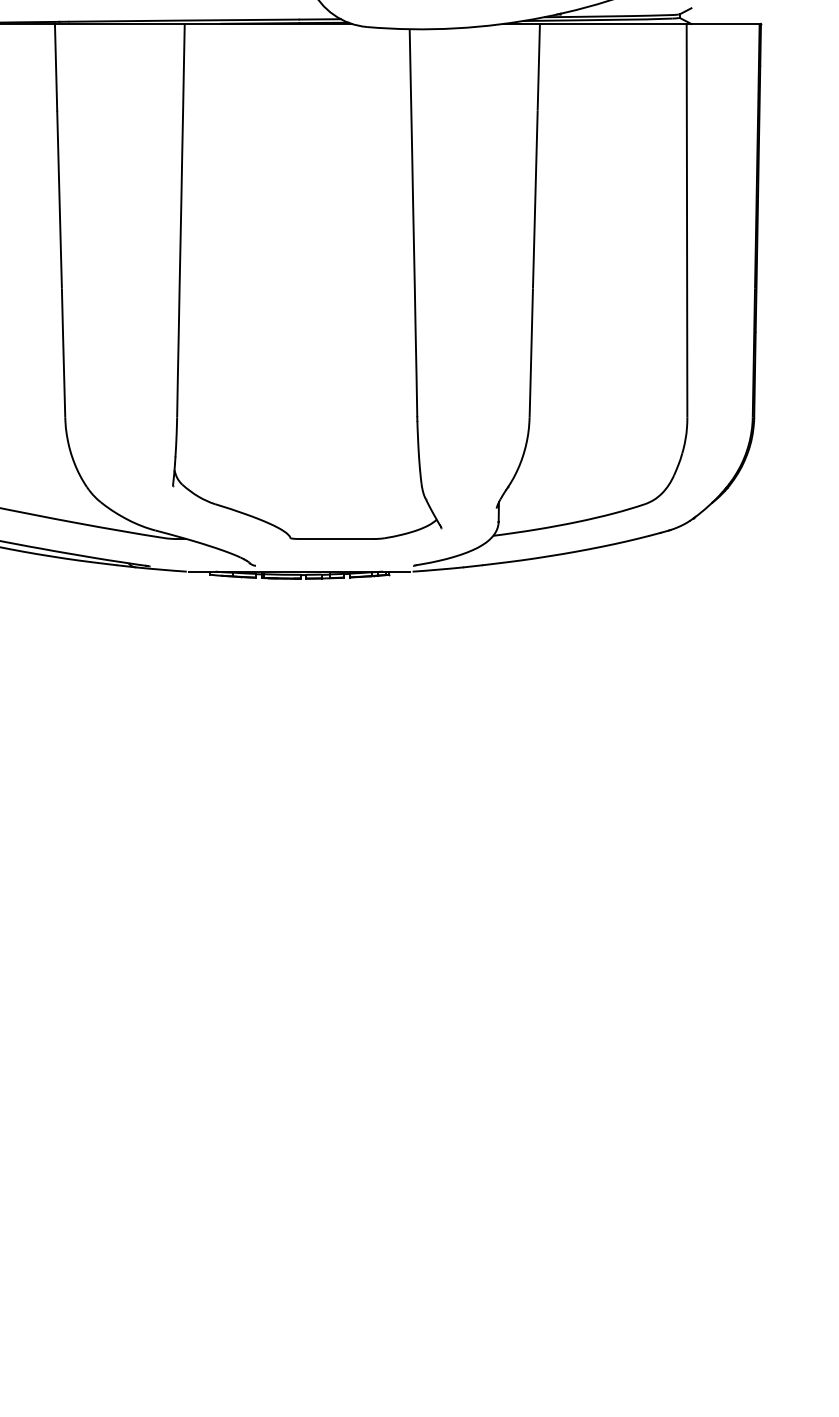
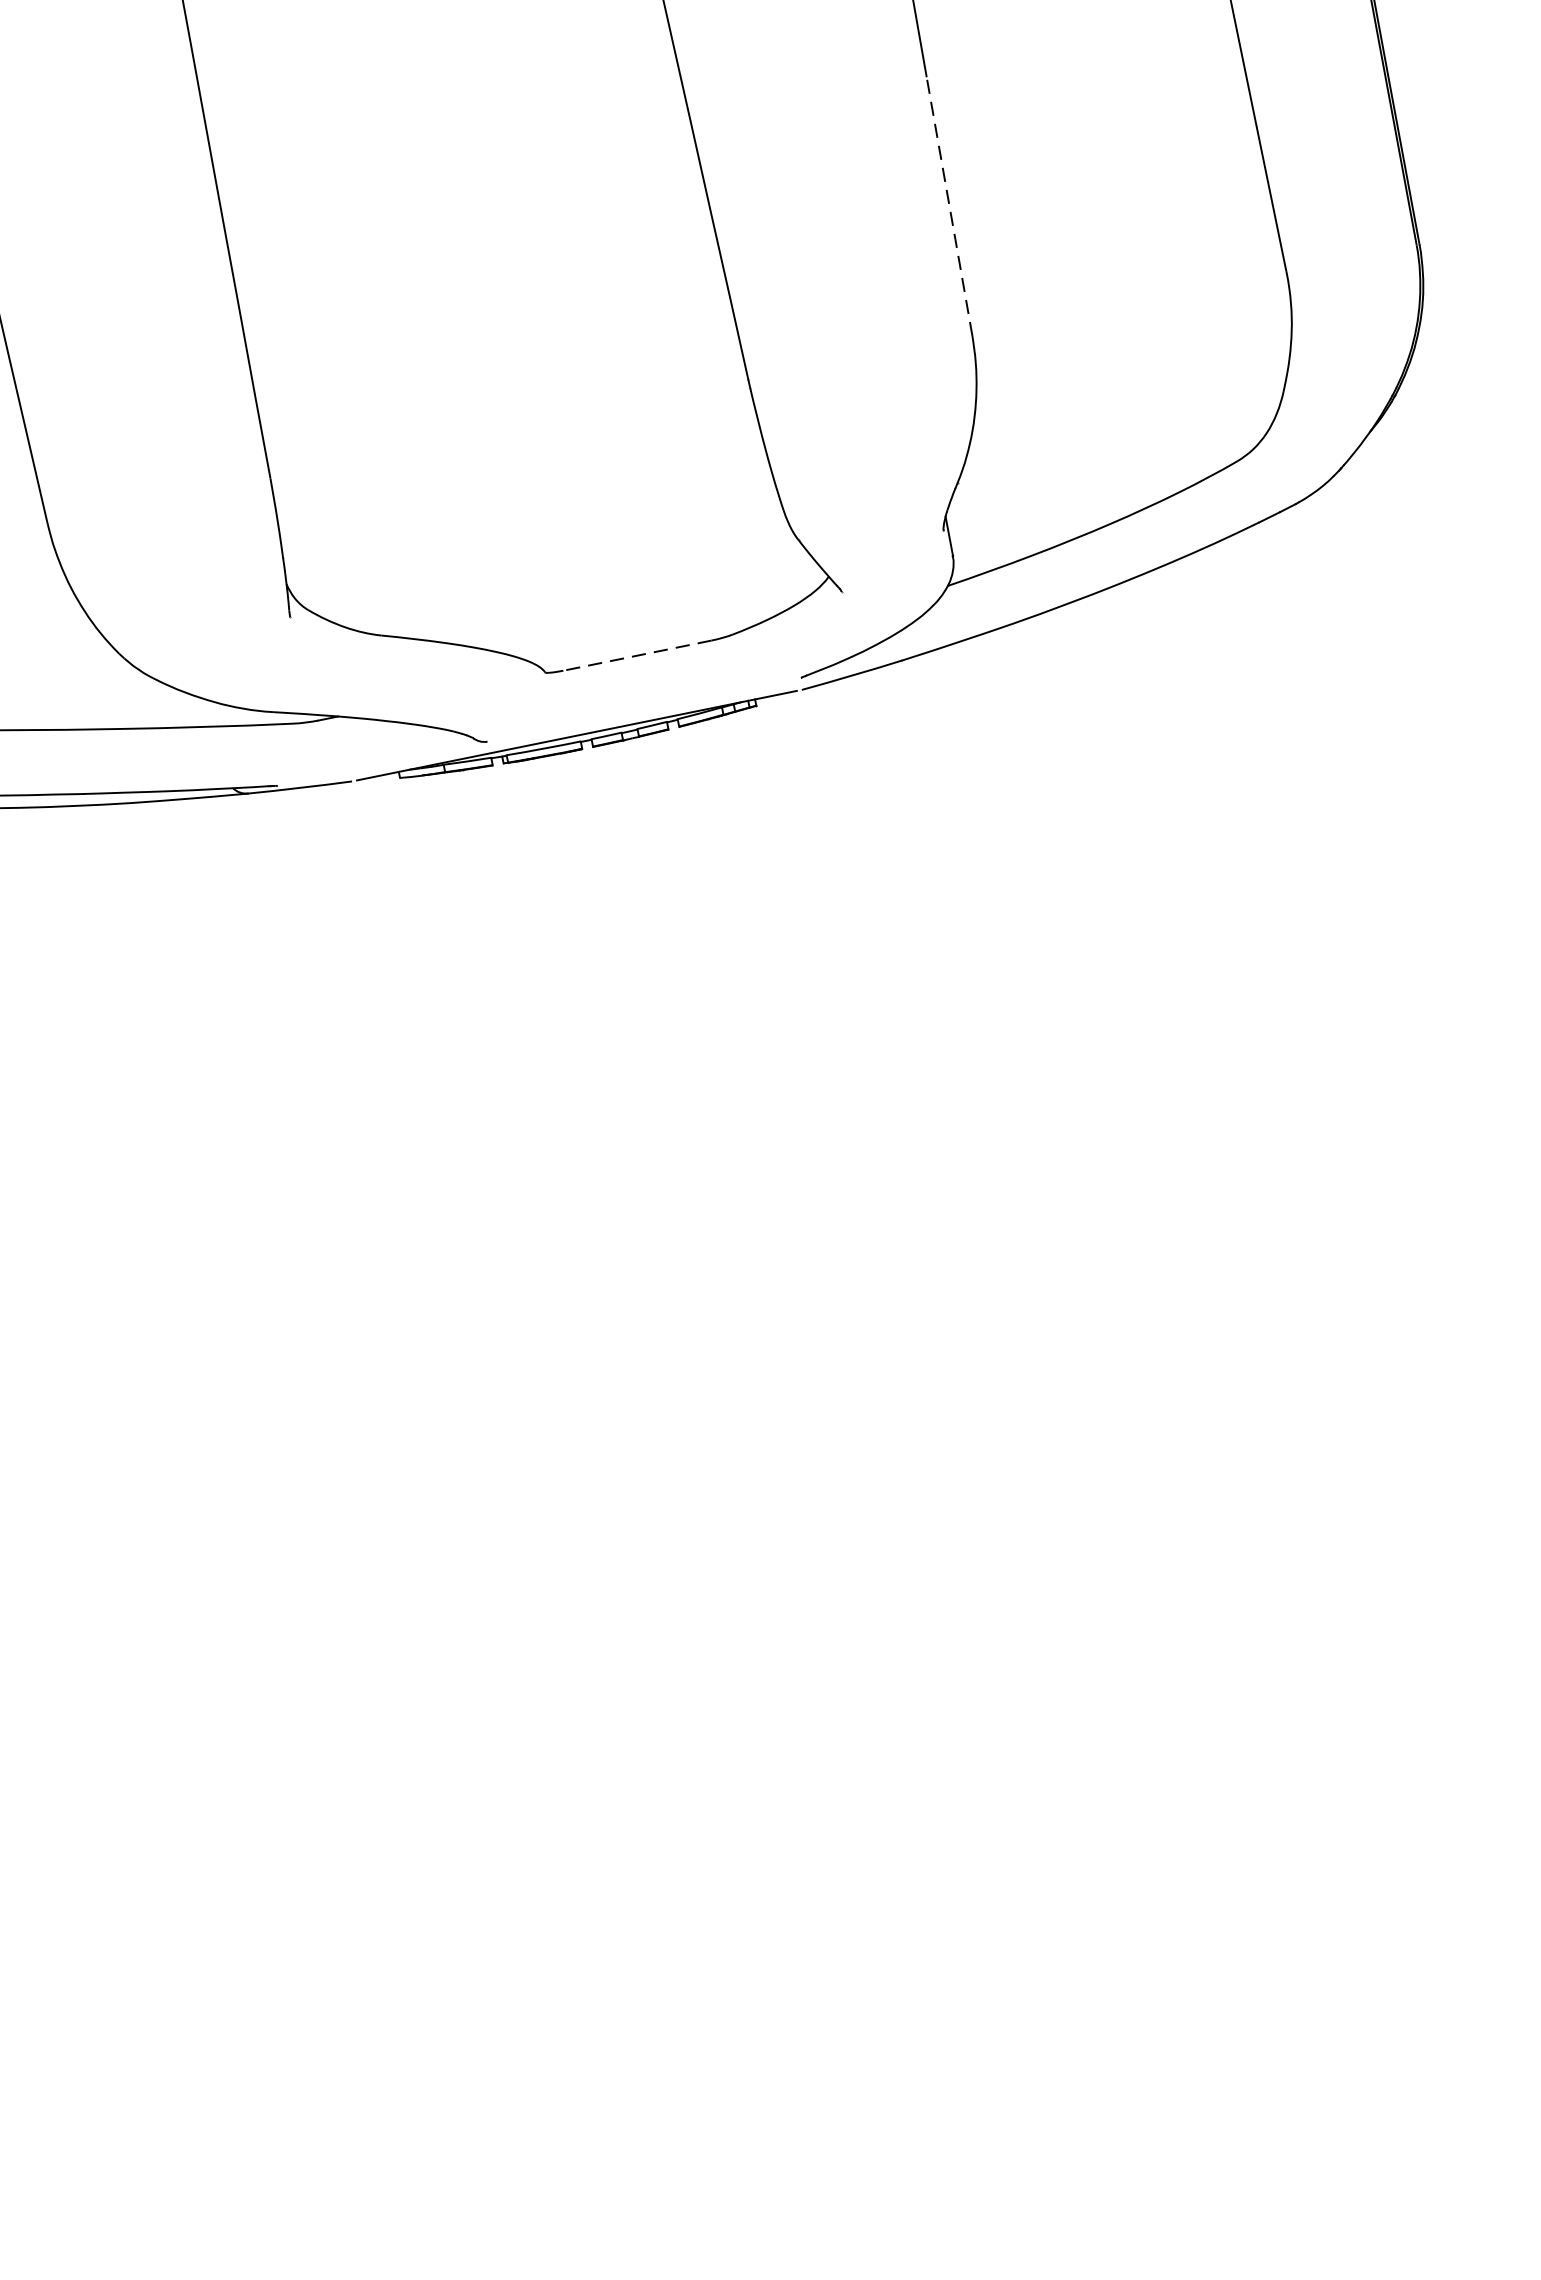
line: (531, 353) -> (950, 207), solid -> dashed
line: (336, 539) -> (637, 656), solid -> dashed

